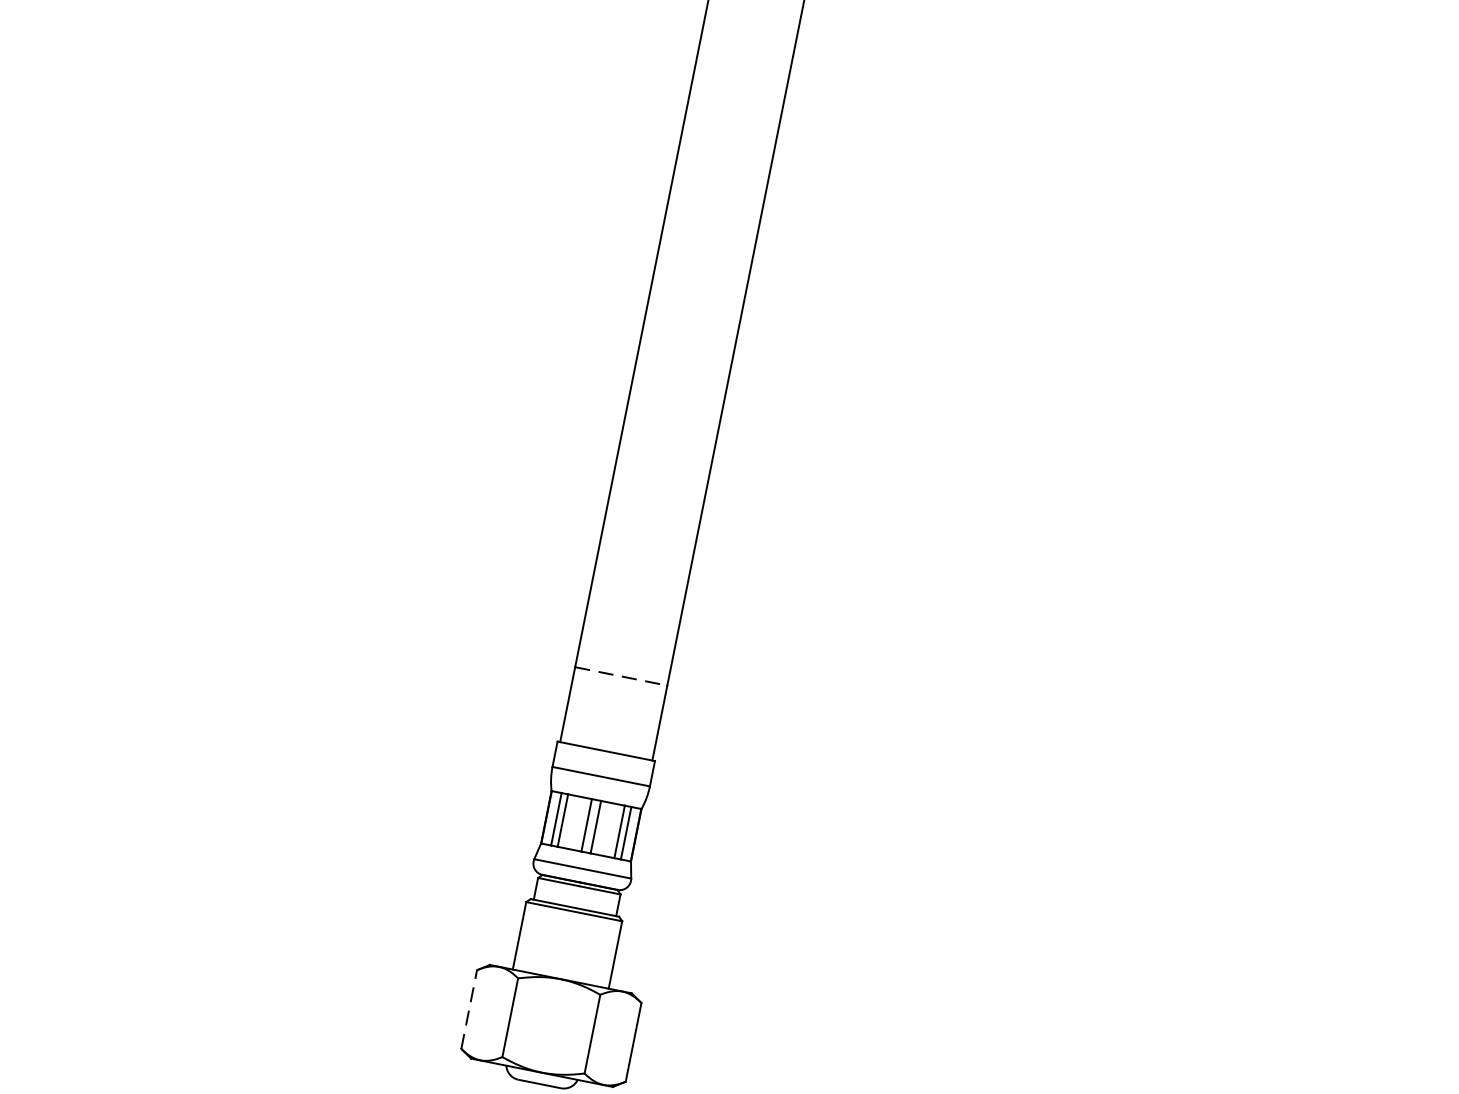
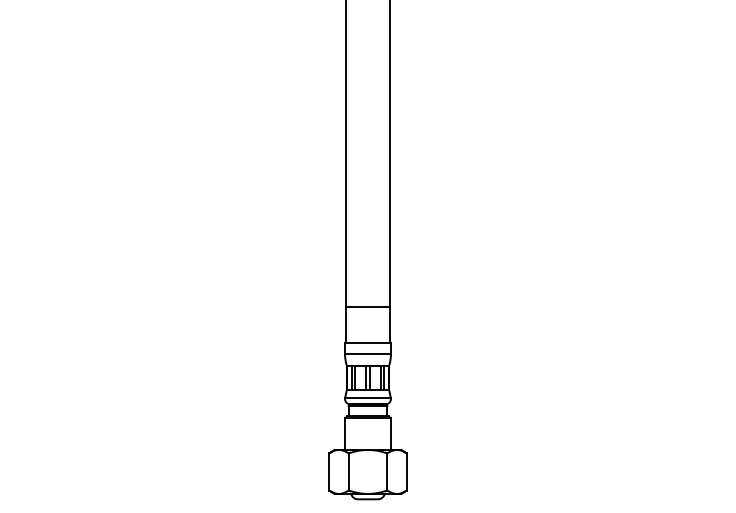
line: (622, 677) -> (368, 307), dashed -> solid
line: (469, 1008) -> (329, 471), dashed -> solid

